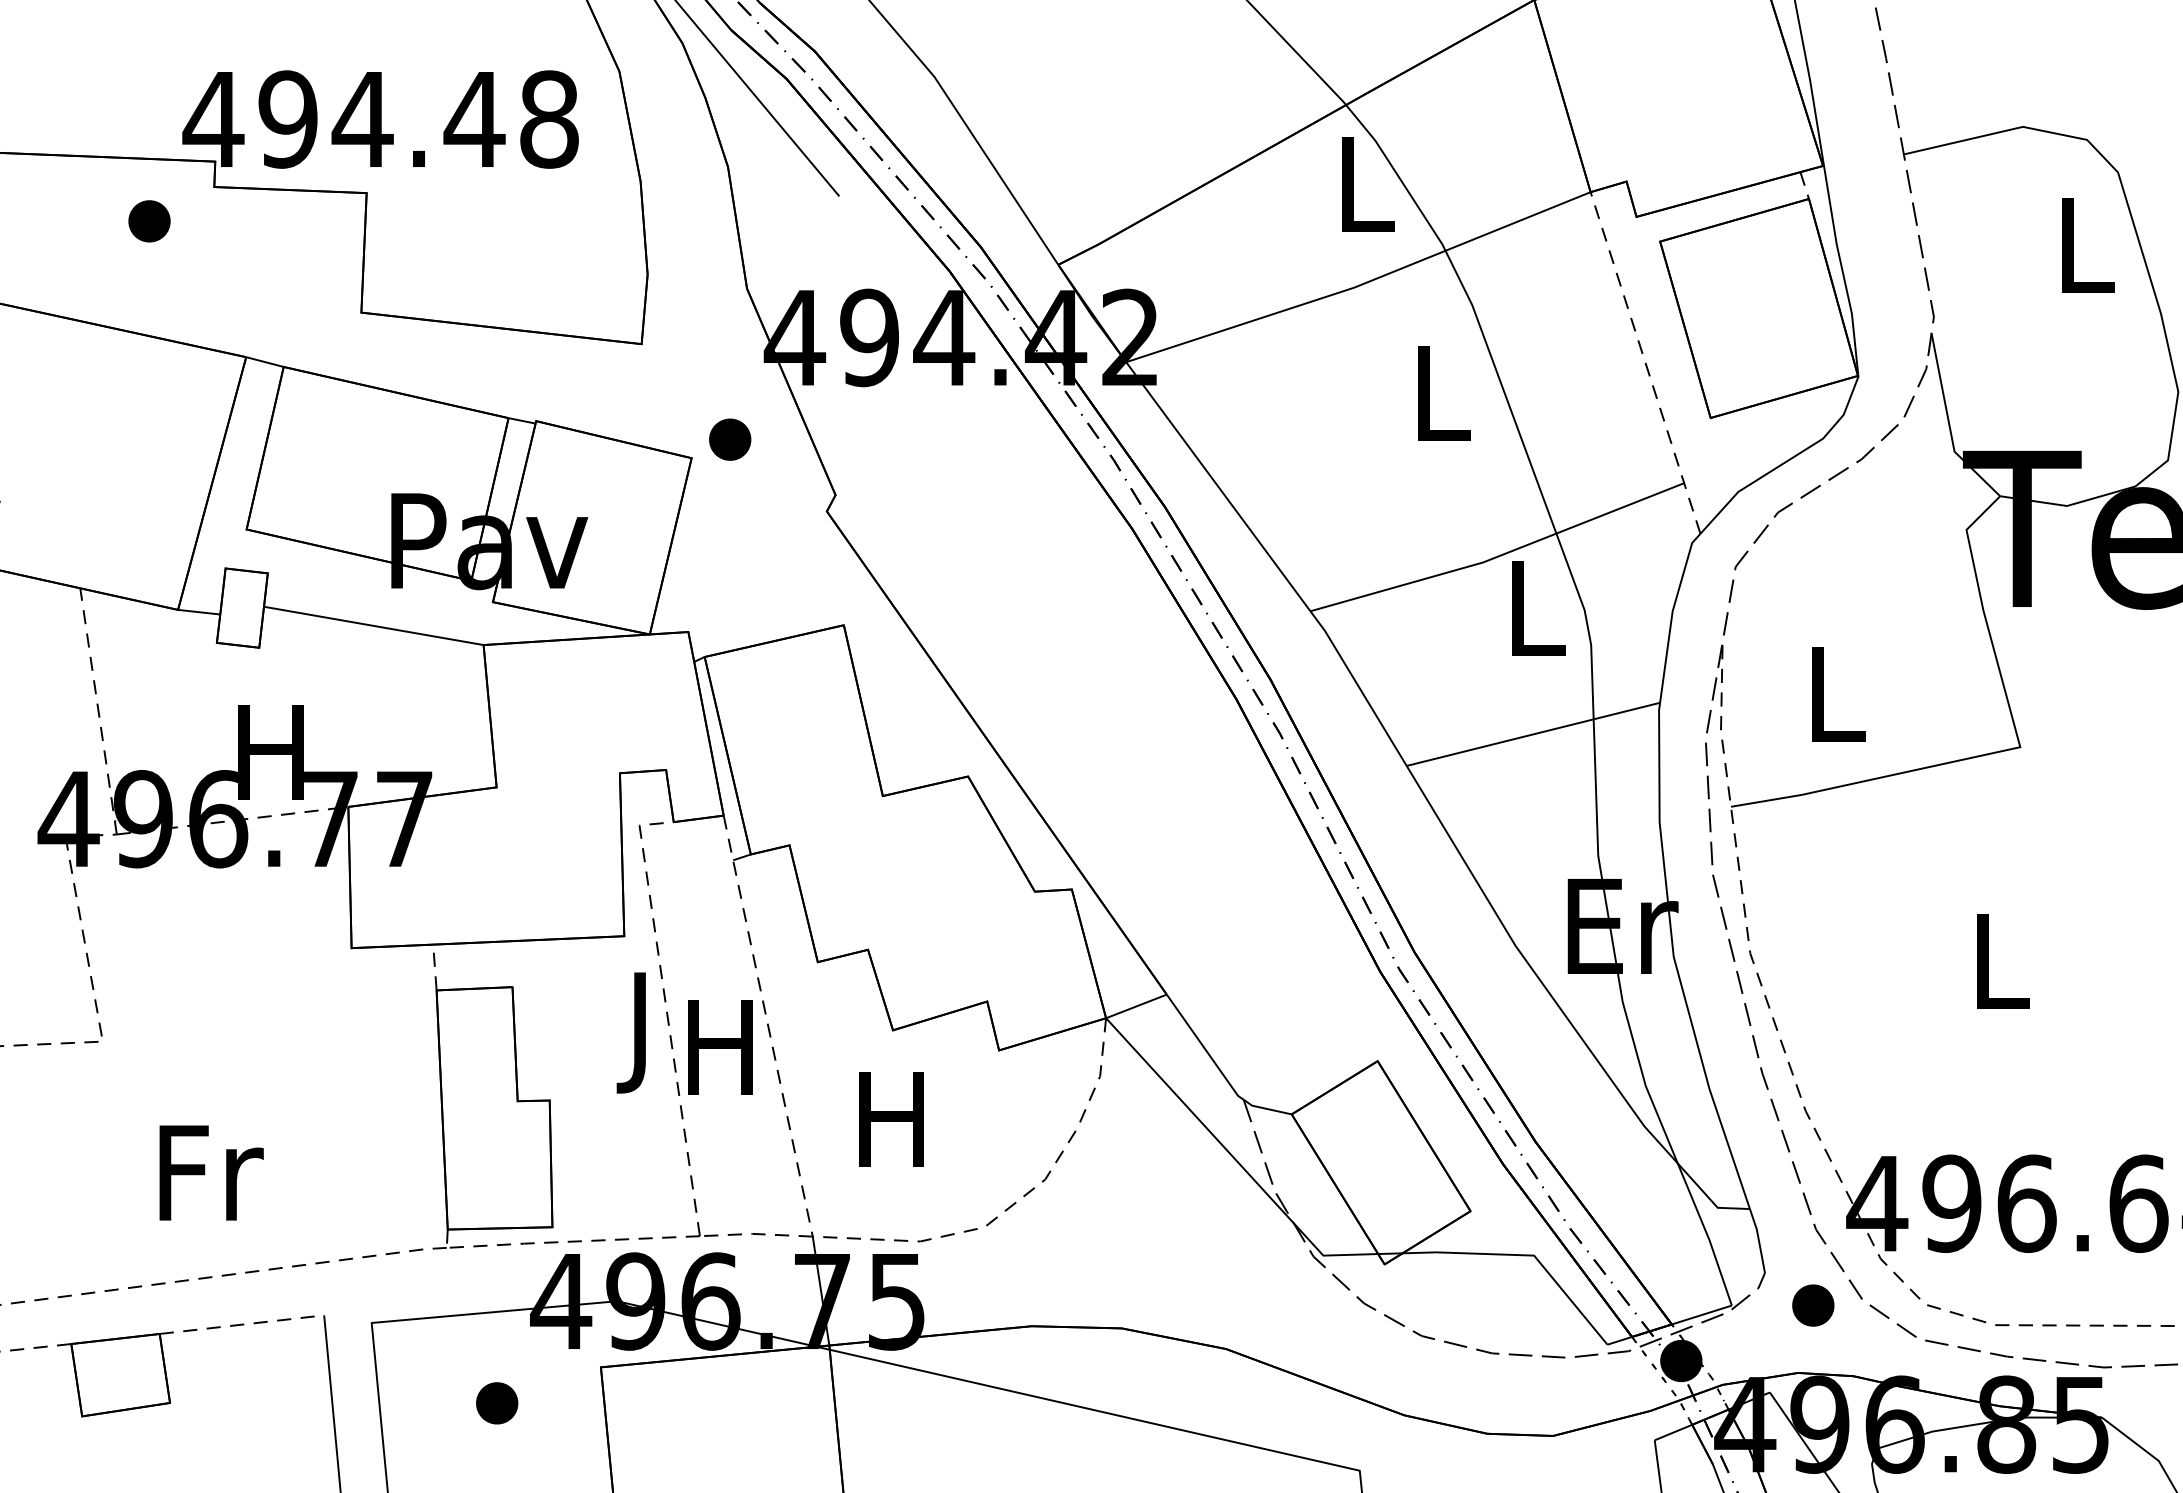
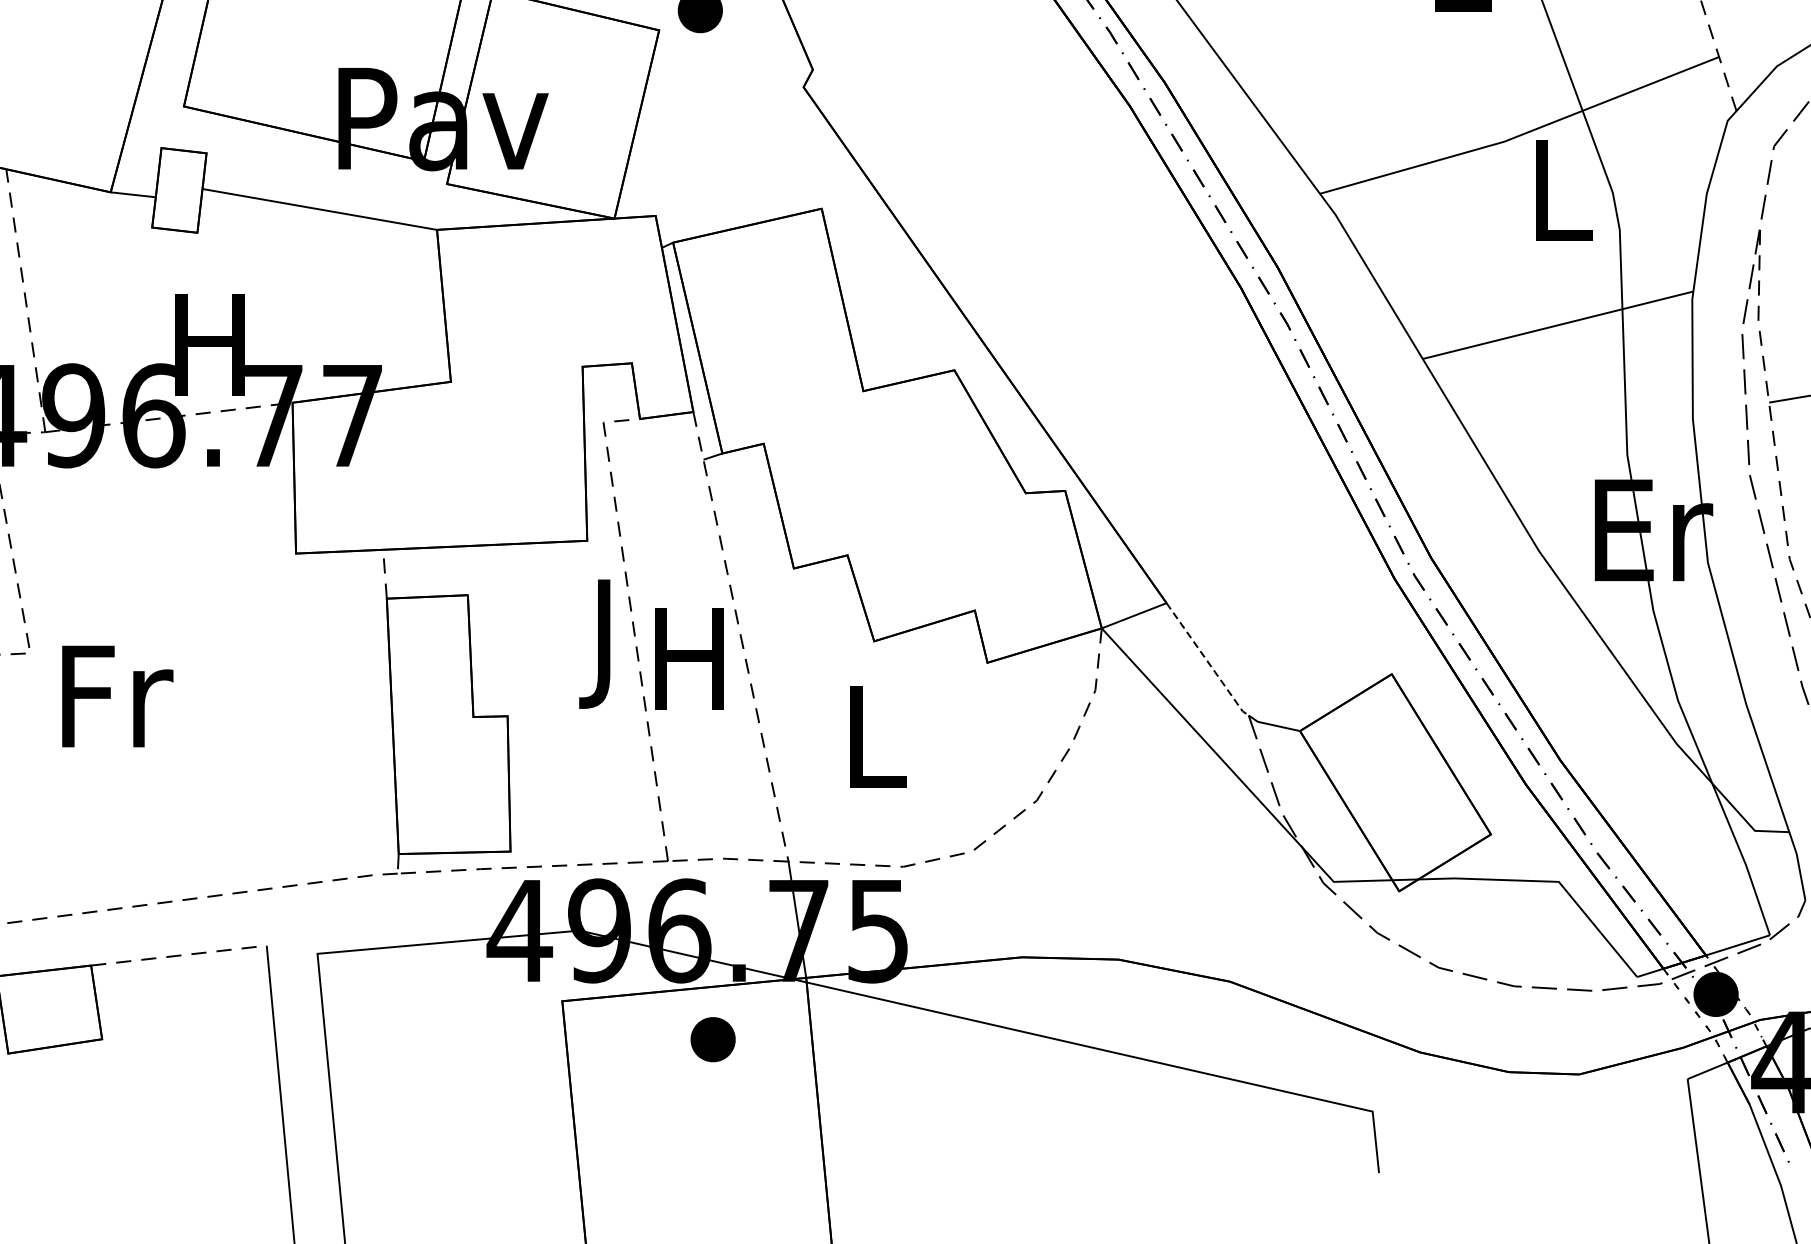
line: (1204, 1048) -> (1206, 660), solid -> dashed
text: (891, 1119) -> (872, 736), H -> L
text: (211, 1172) -> (117, 695), moved
part: (497, 1403) -> (713, 1039), moved

